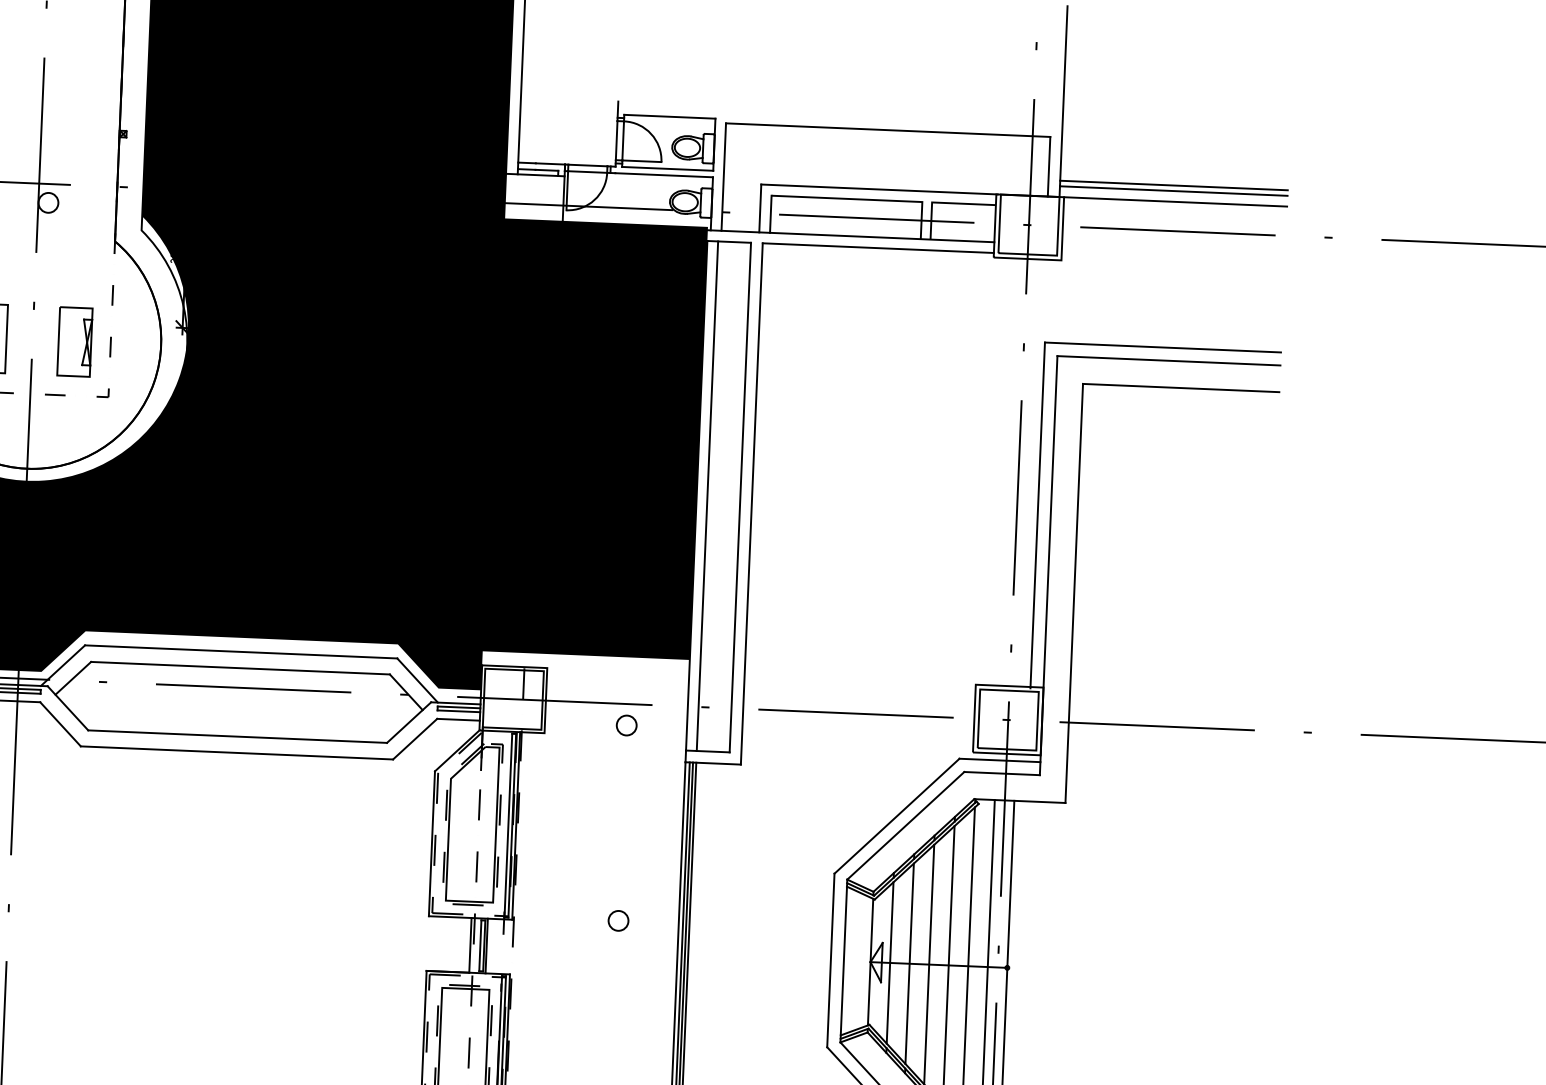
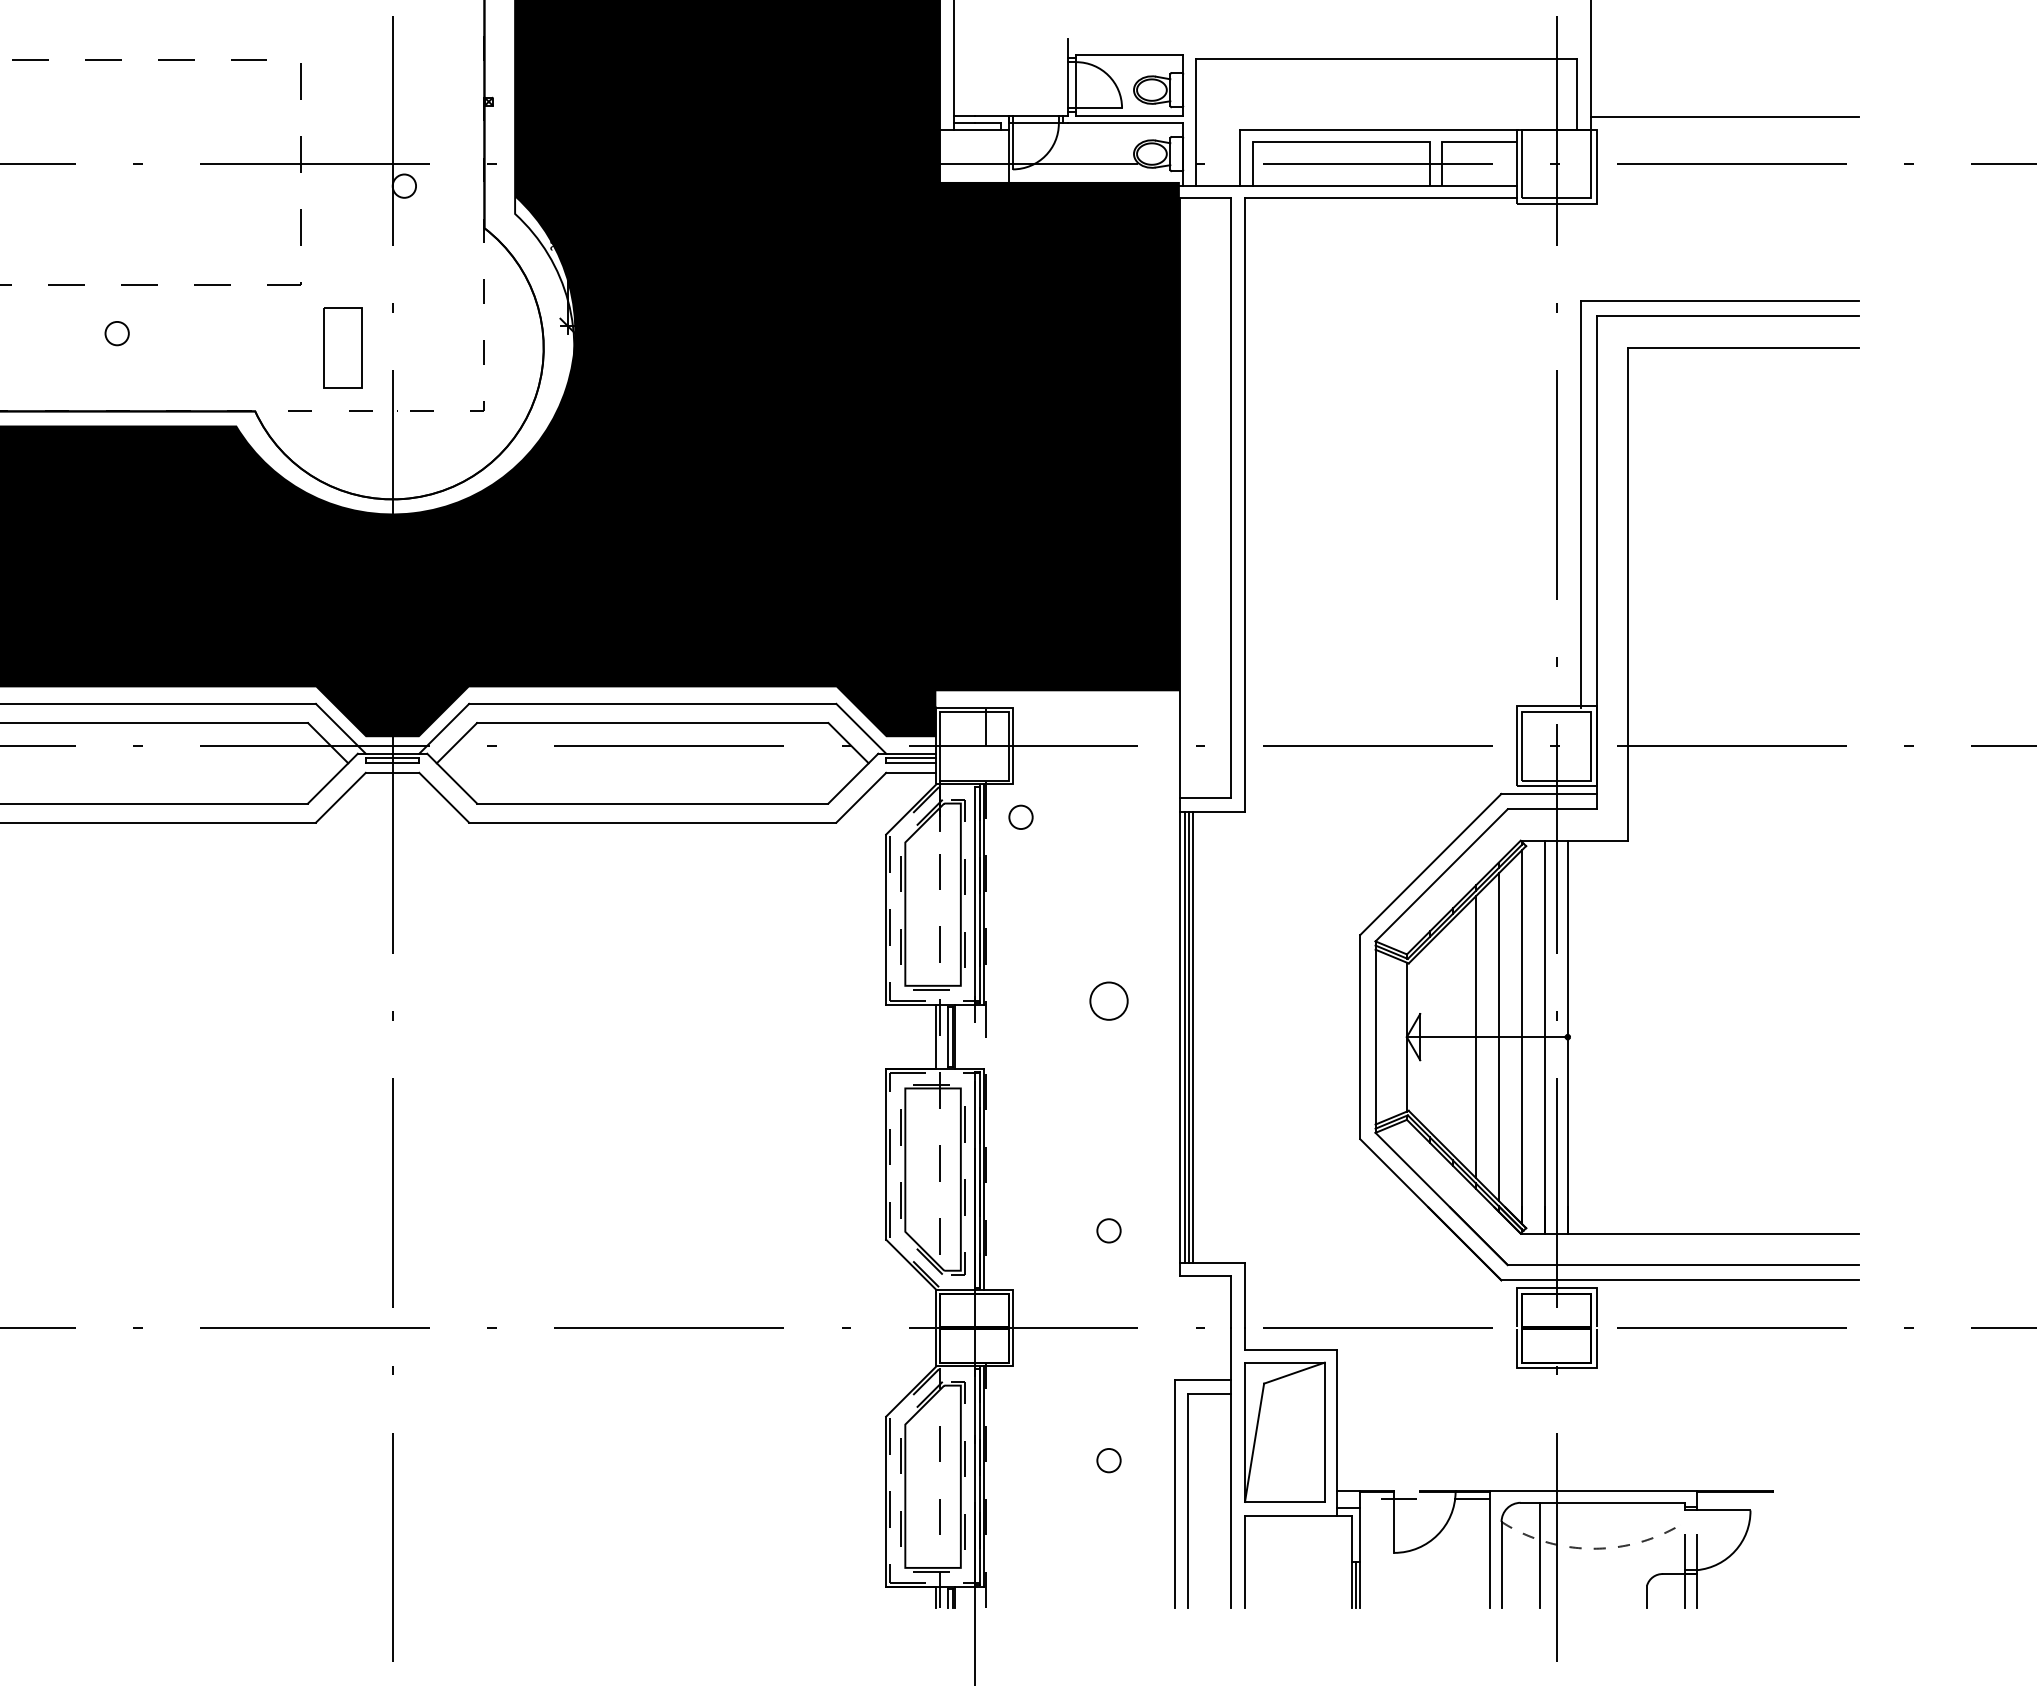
line: (1173, 185) -> (1724, 110), removed
line: (1175, 201) -> (1727, 129), removed
part: (75, 341) -> (442, 347), removed
line: (707, 495) -> (1192, 497), removed
part: (626, 724) -> (1020, 816), moved
part: (618, 920) -> (1108, 1000), size x1.6
line: (889, 963) -> (1429, 1037), removed
line: (909, 963) -> (1452, 1036), removed

